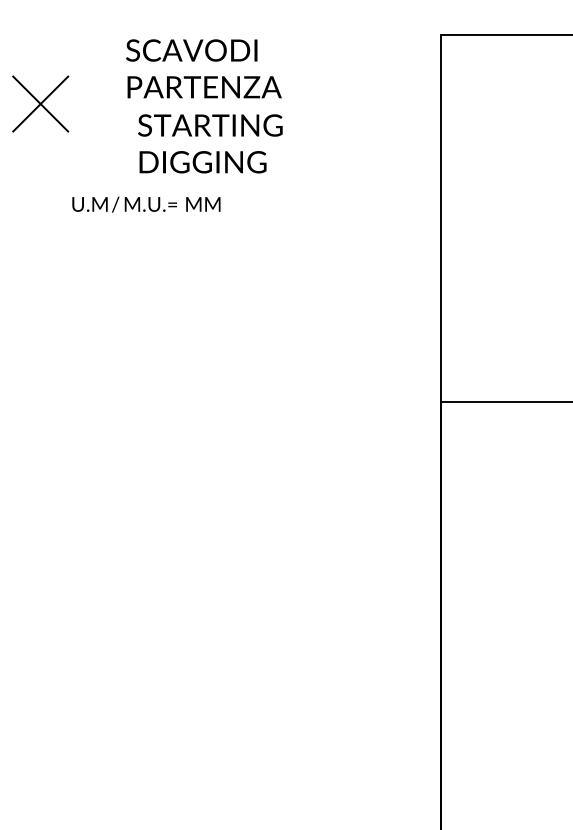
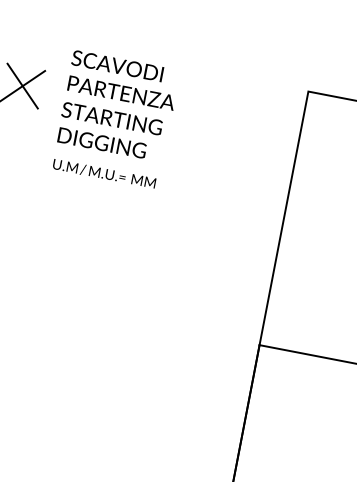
text: (203, 68) -> (123, 80), moved
text: (210, 143) -> (109, 131), moved
text: (146, 204) -> (104, 173), moved

